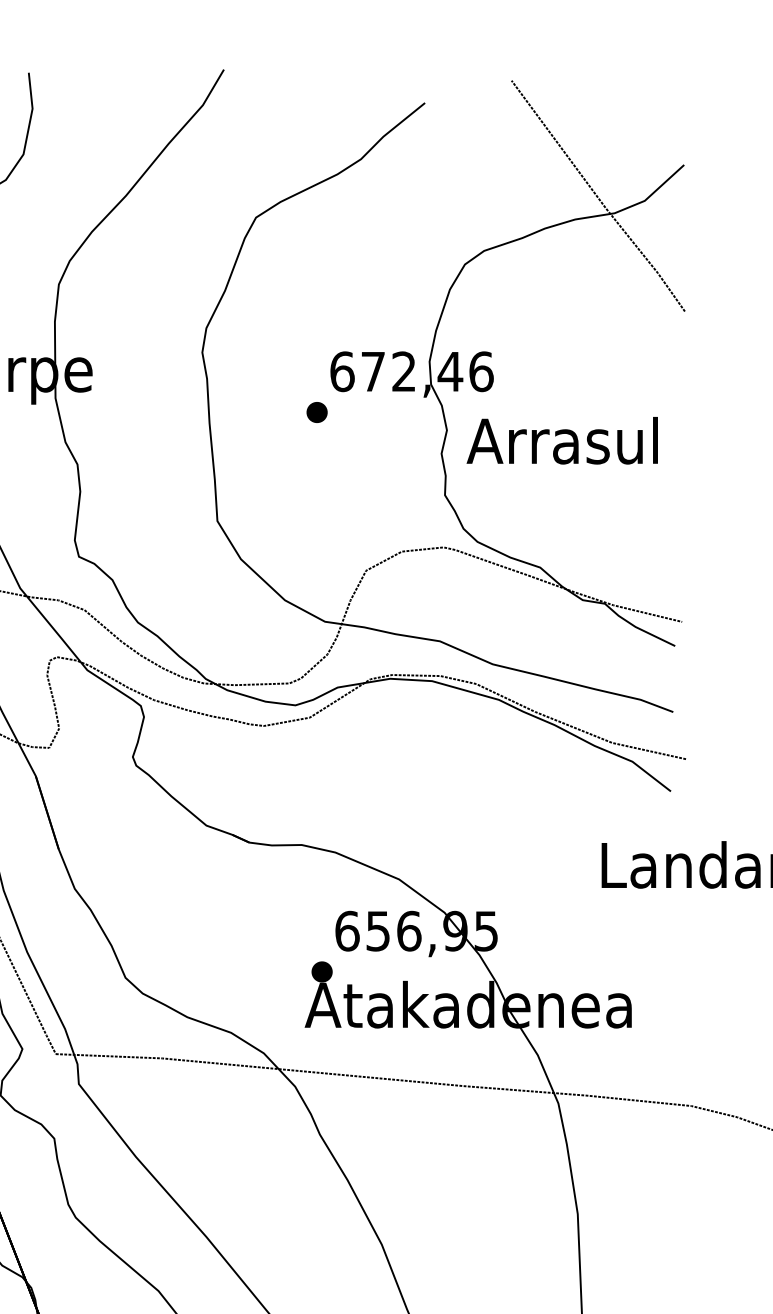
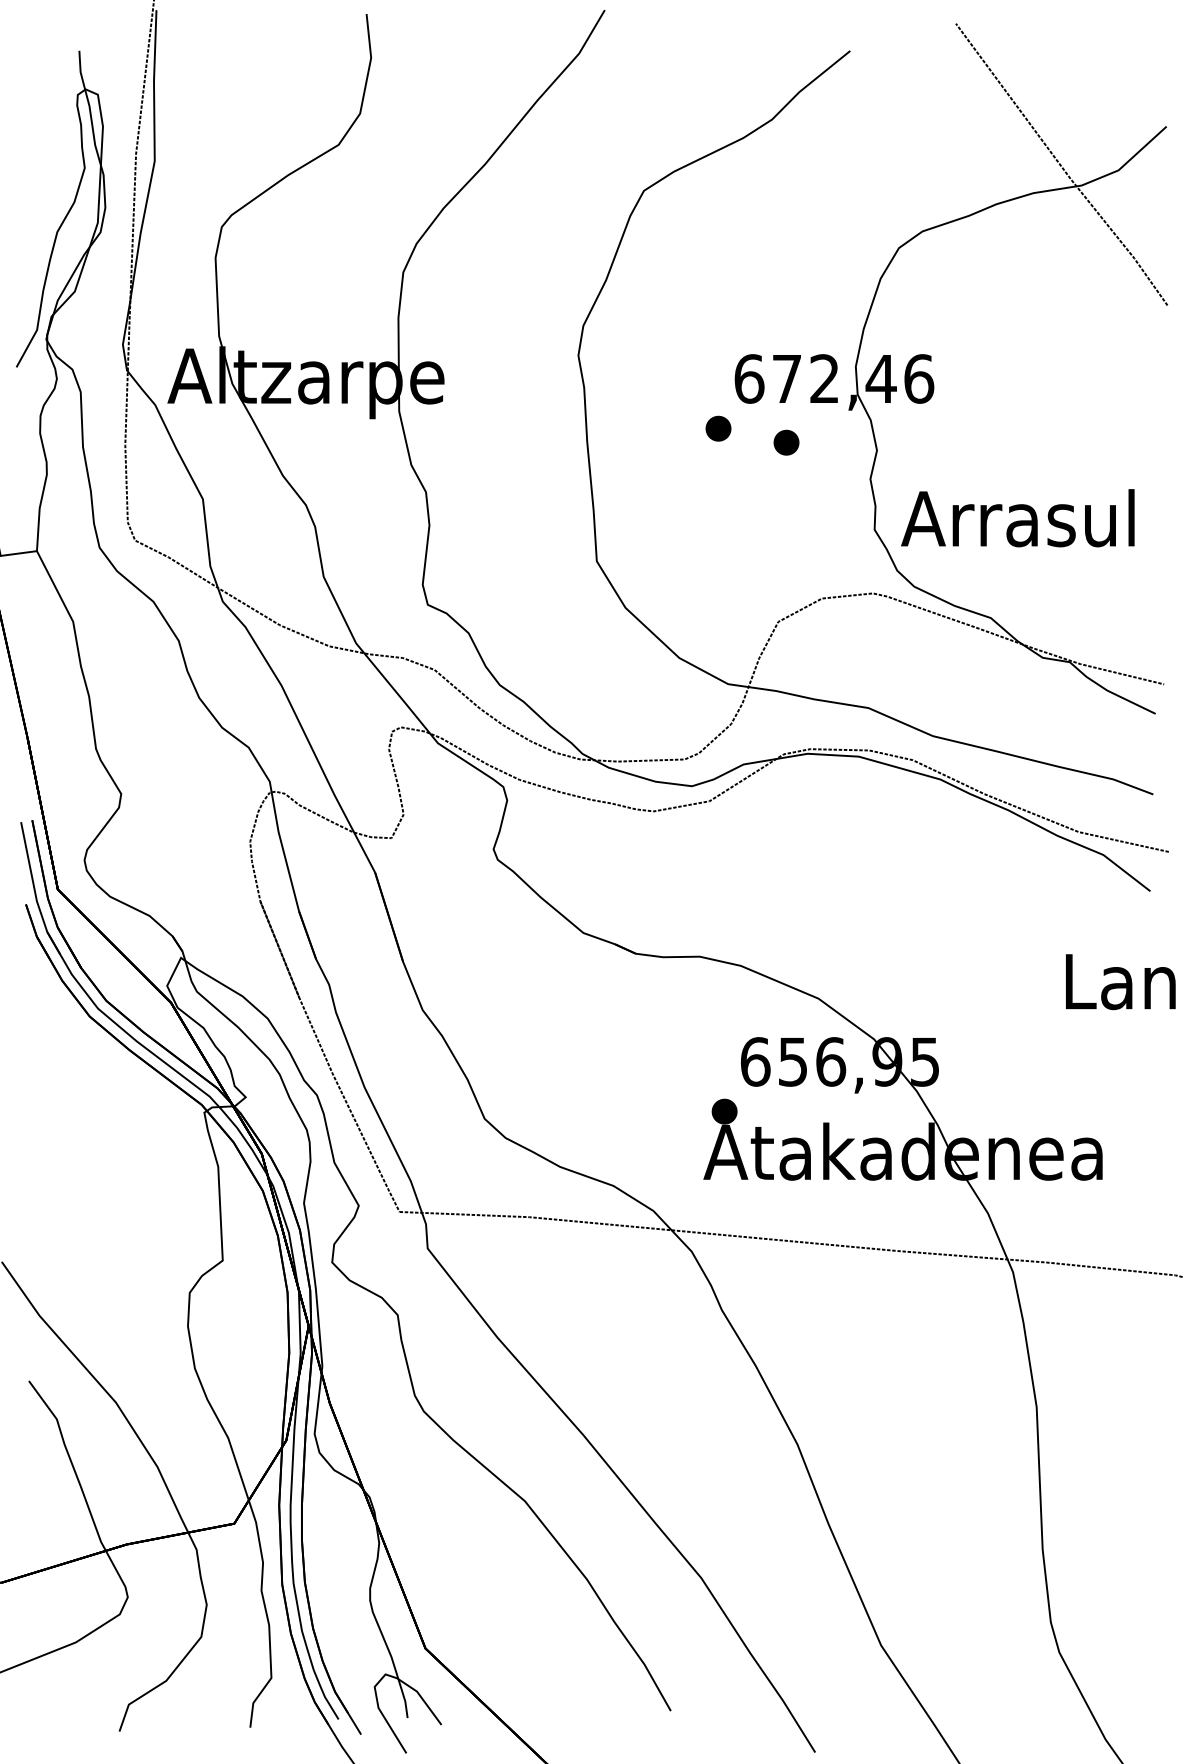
part: (372, 423) -> (786, 442), added
text: (562, 440) -> (1017, 518), moved

